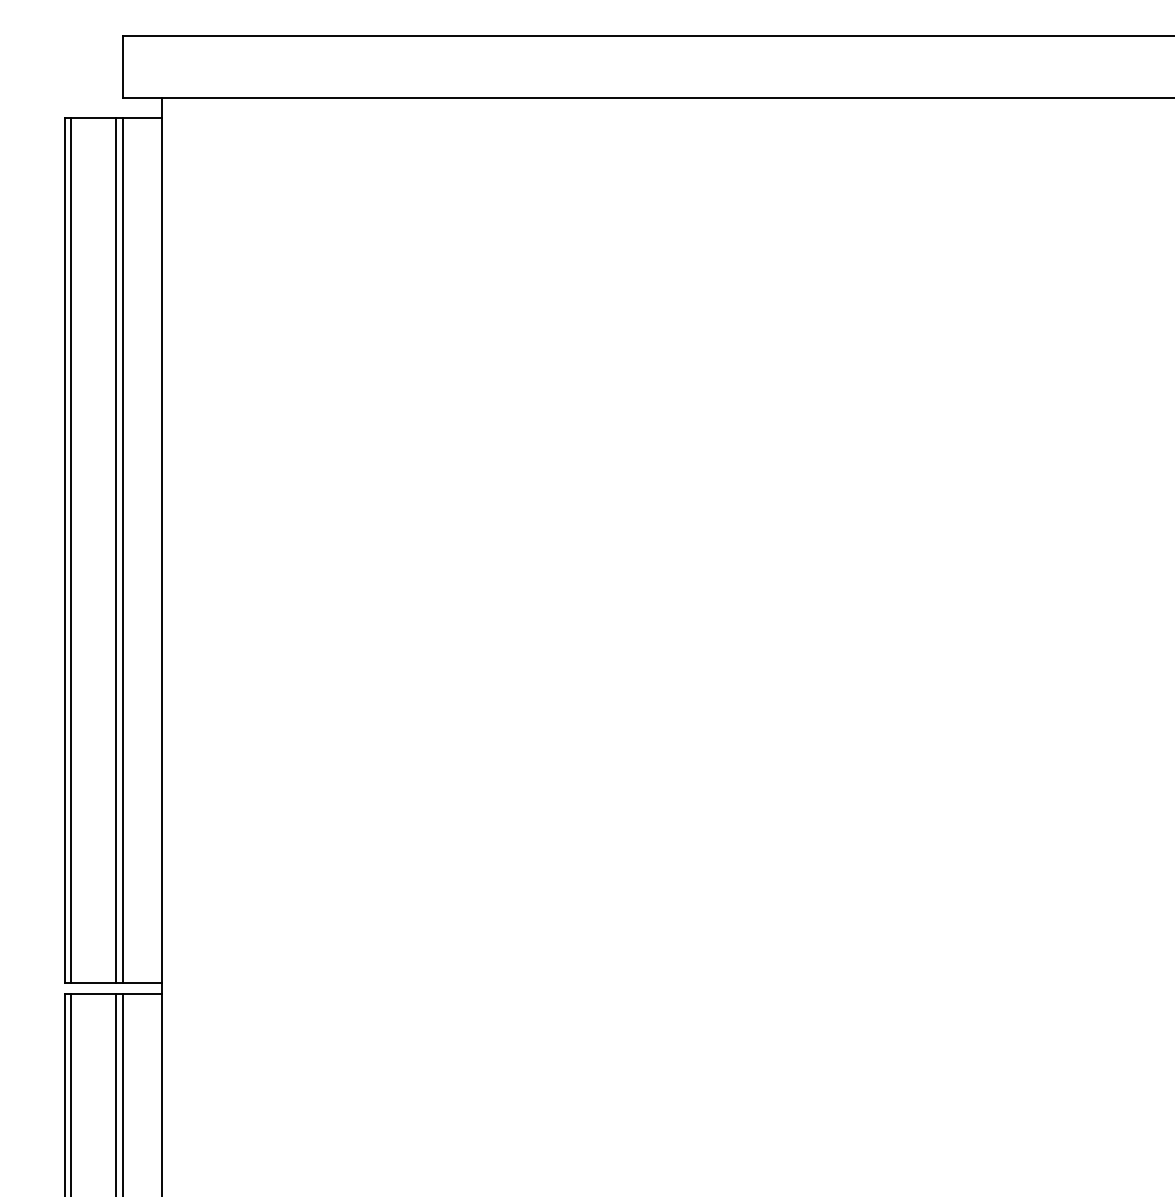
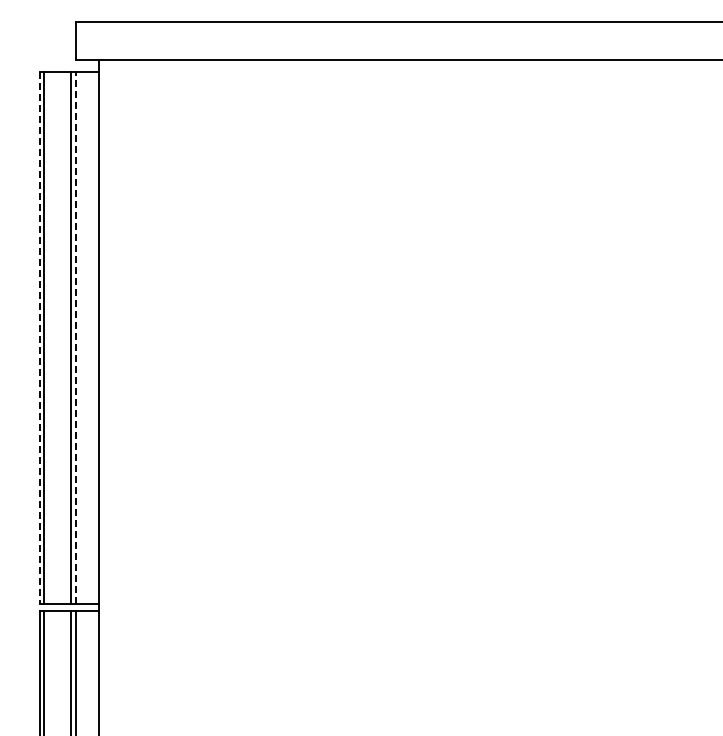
line: (122, 548) -> (75, 337), solid -> dashed
line: (63, 550) -> (39, 338), solid -> dashed

